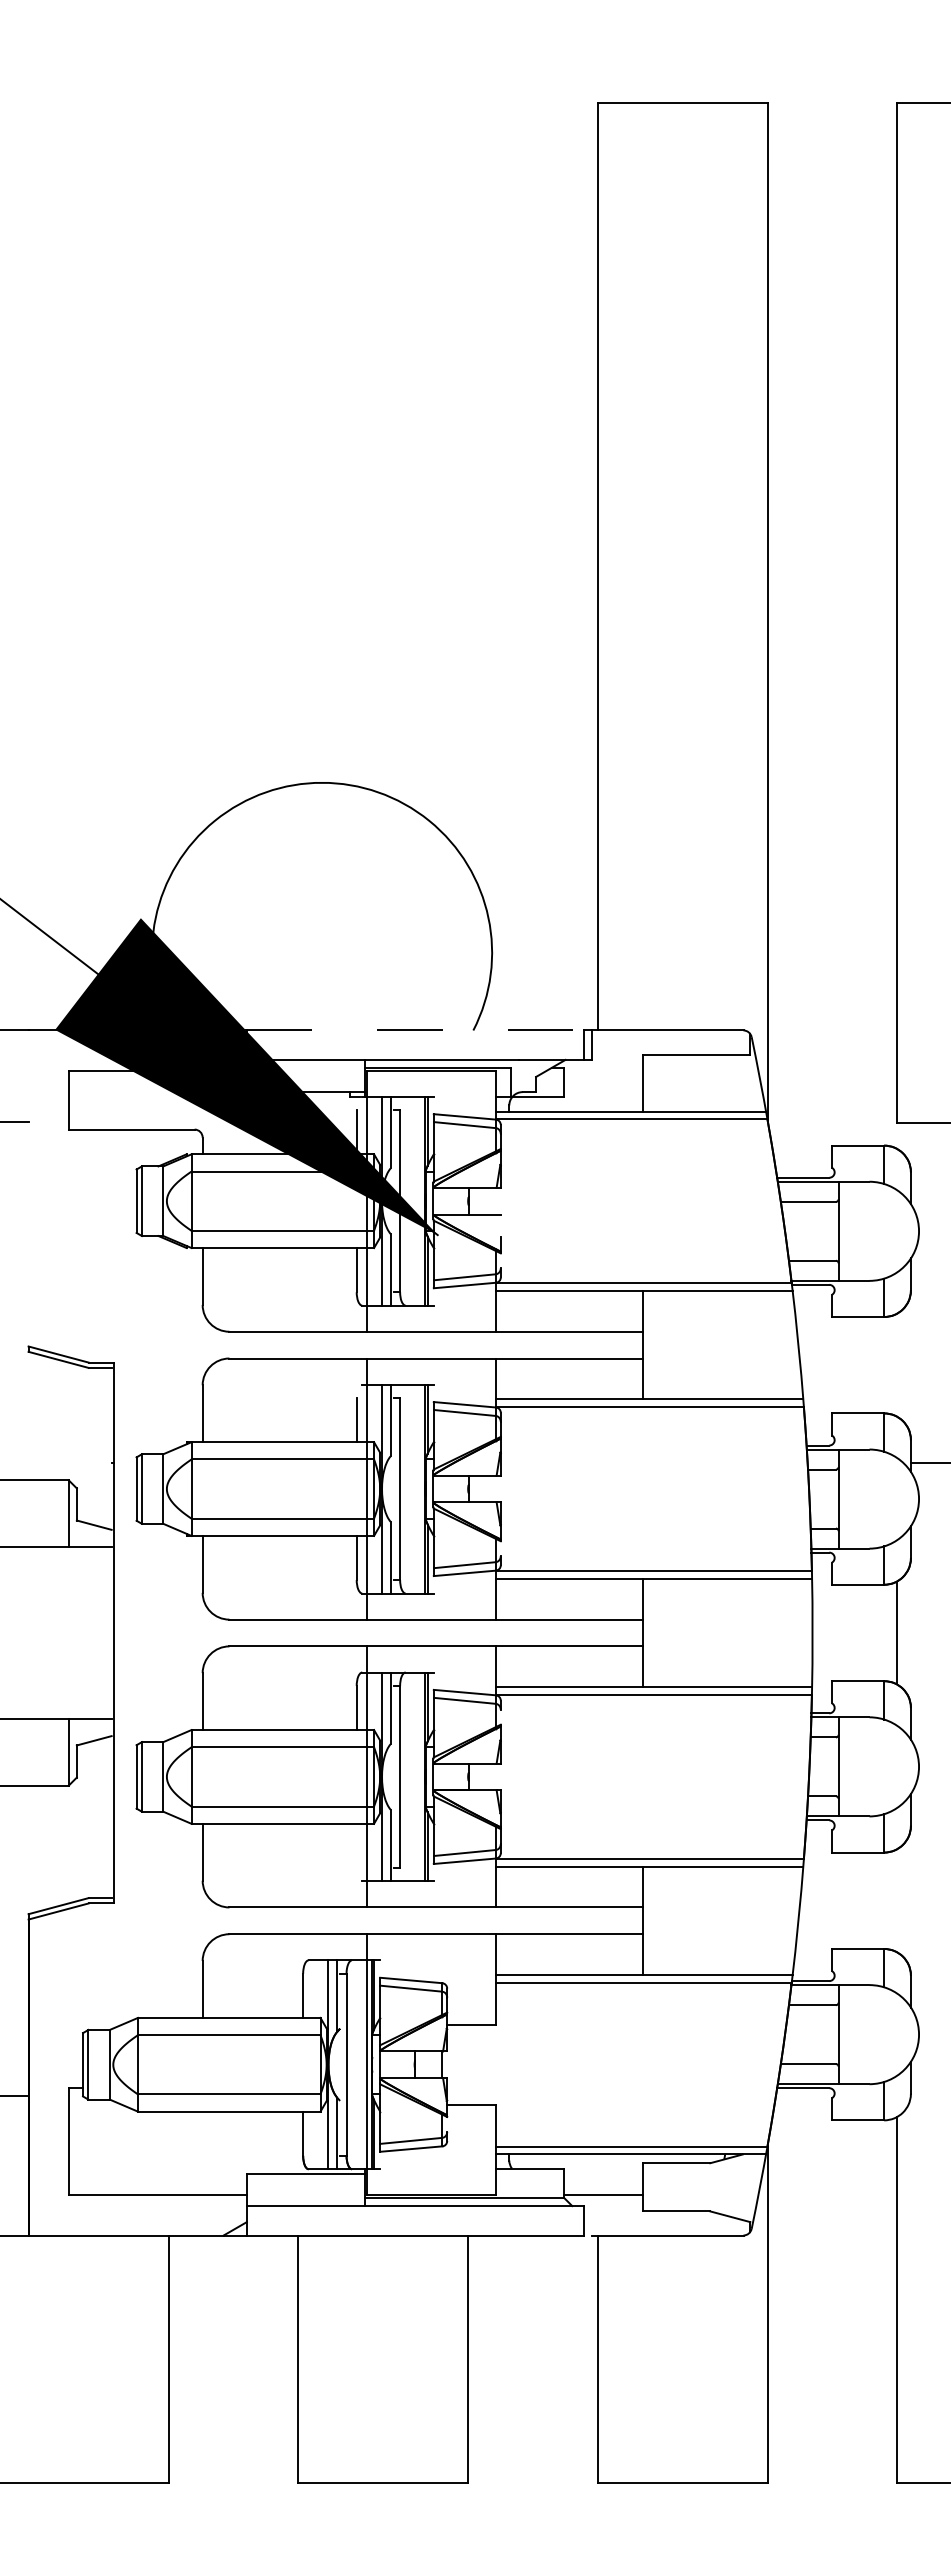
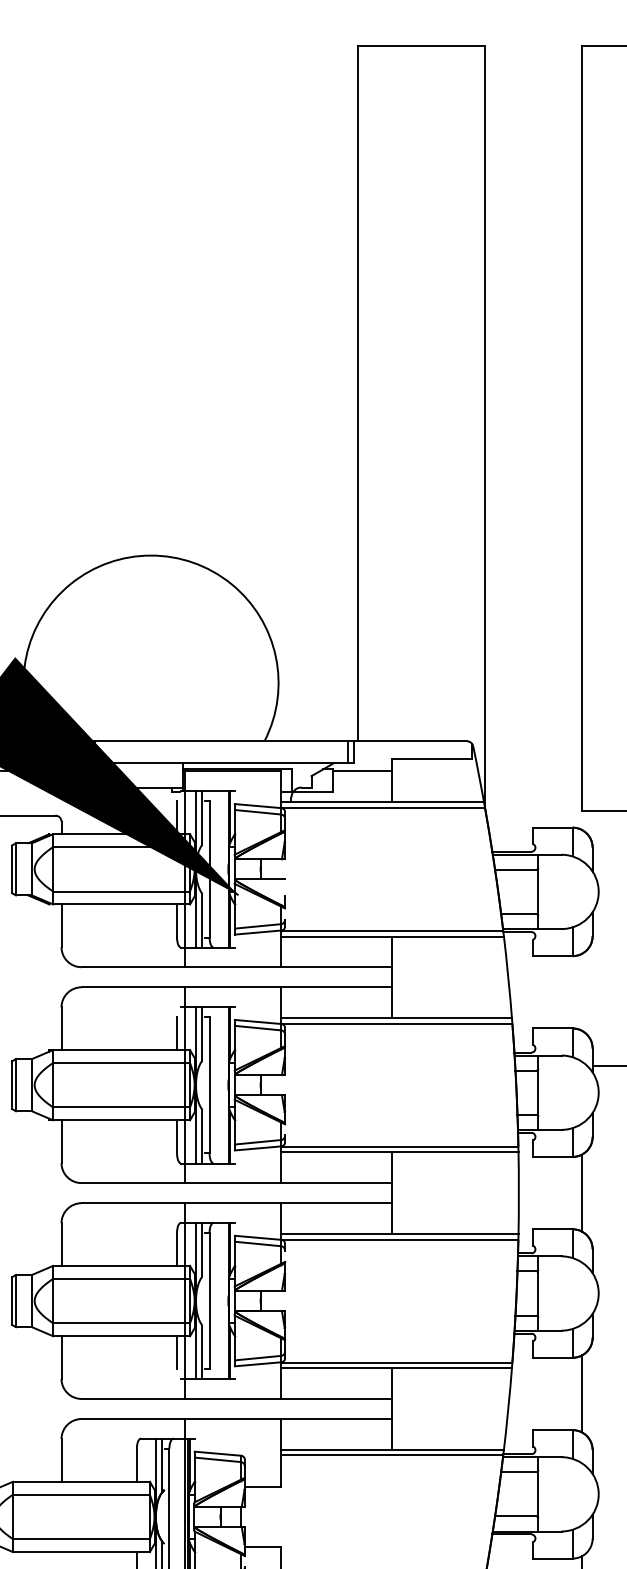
line: (415, 1030) -> (221, 741), dashed -> solid
line: (603, 1070) -> (362, 771), added
line: (356, 1845) -> (176, 1352), added
line: (896, 1900) -> (581, 1393), added

